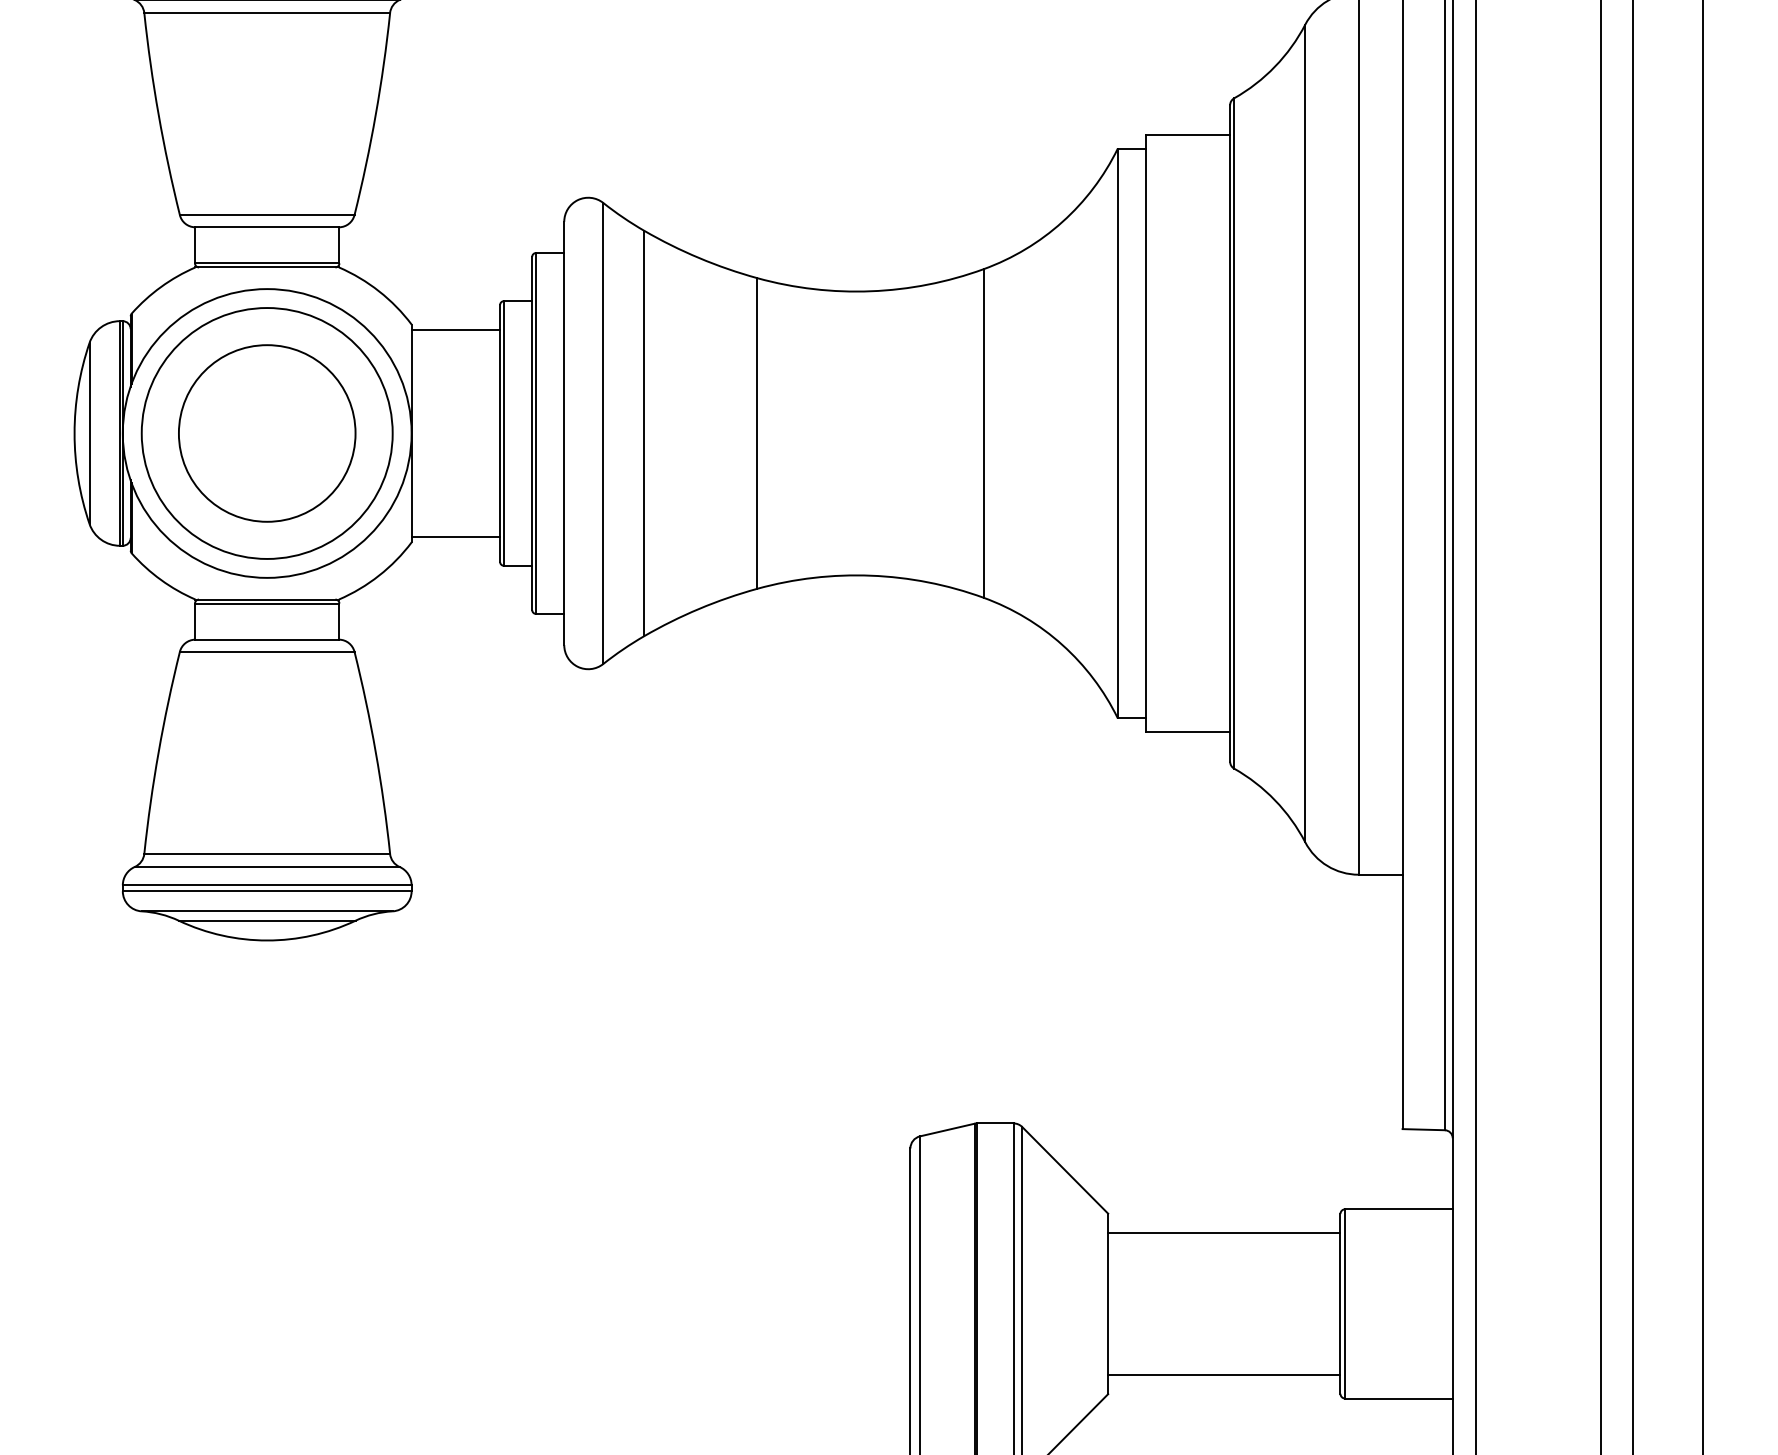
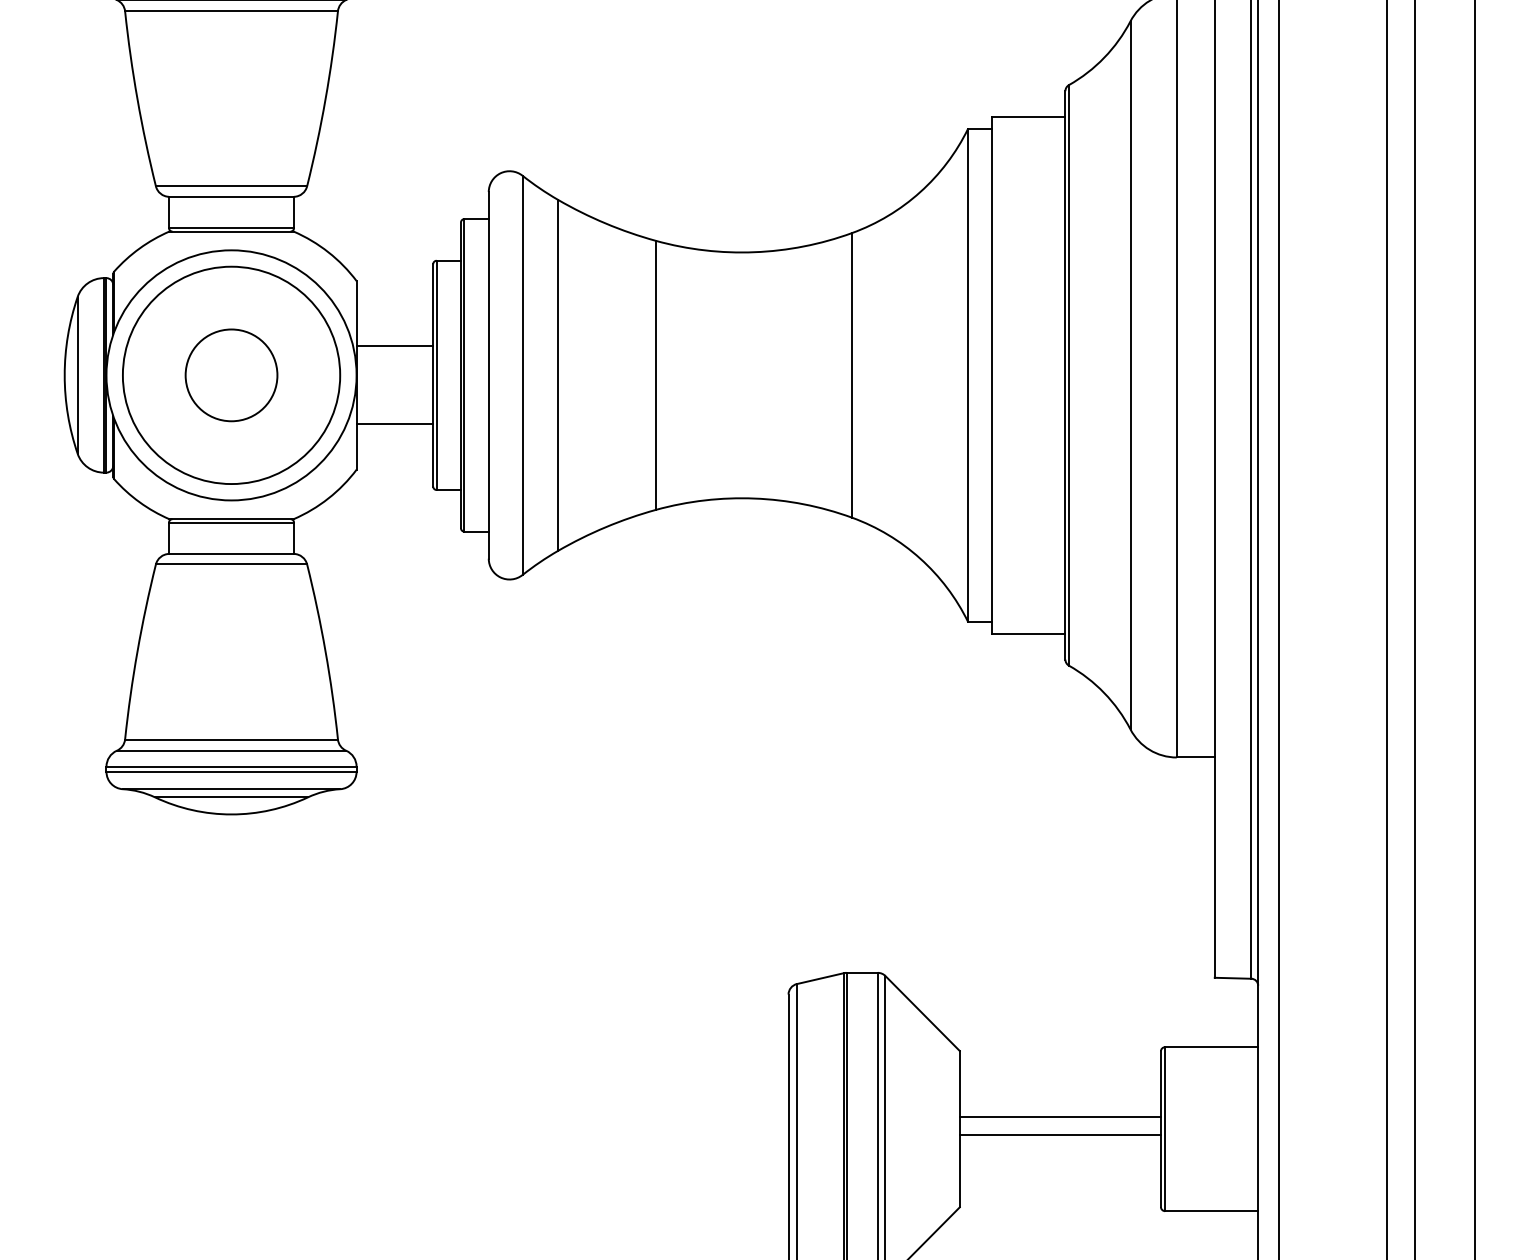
line: (455, 329) -> (394, 345), moved
circle: (266, 433) -> (230, 375), size x0.6
line: (455, 537) -> (394, 424), moved
line: (1224, 1232) -> (1060, 1134), moved
line: (1224, 1374) -> (1060, 1116), moved

